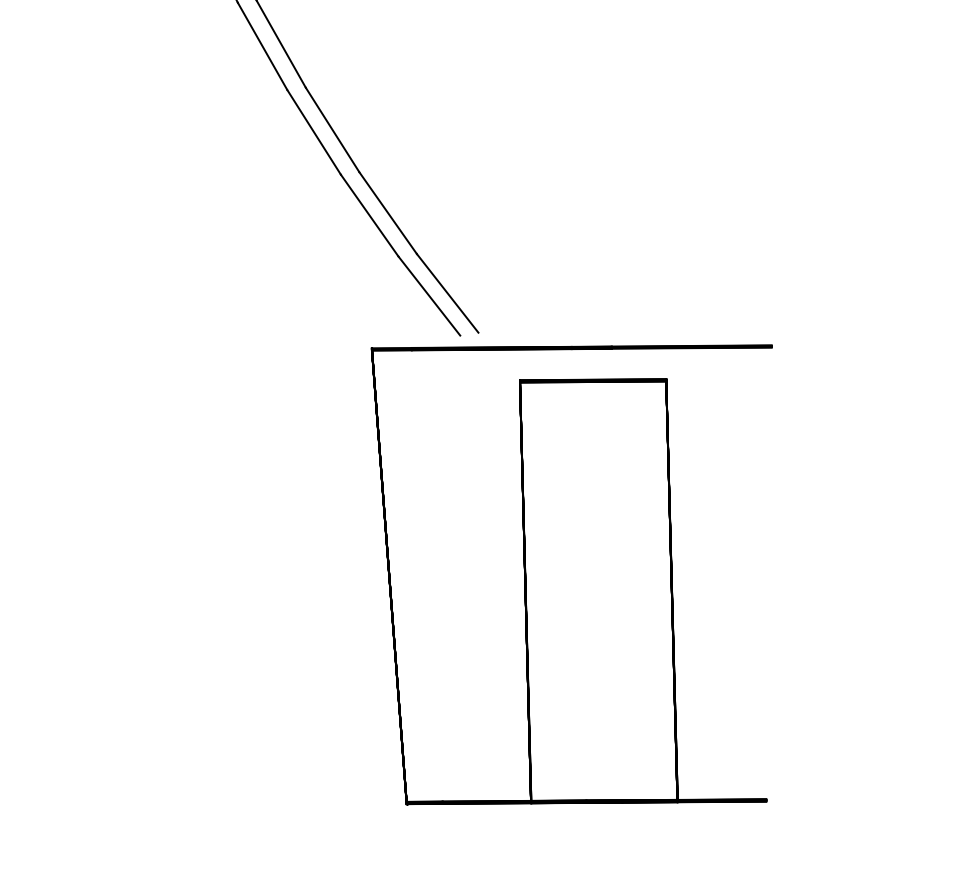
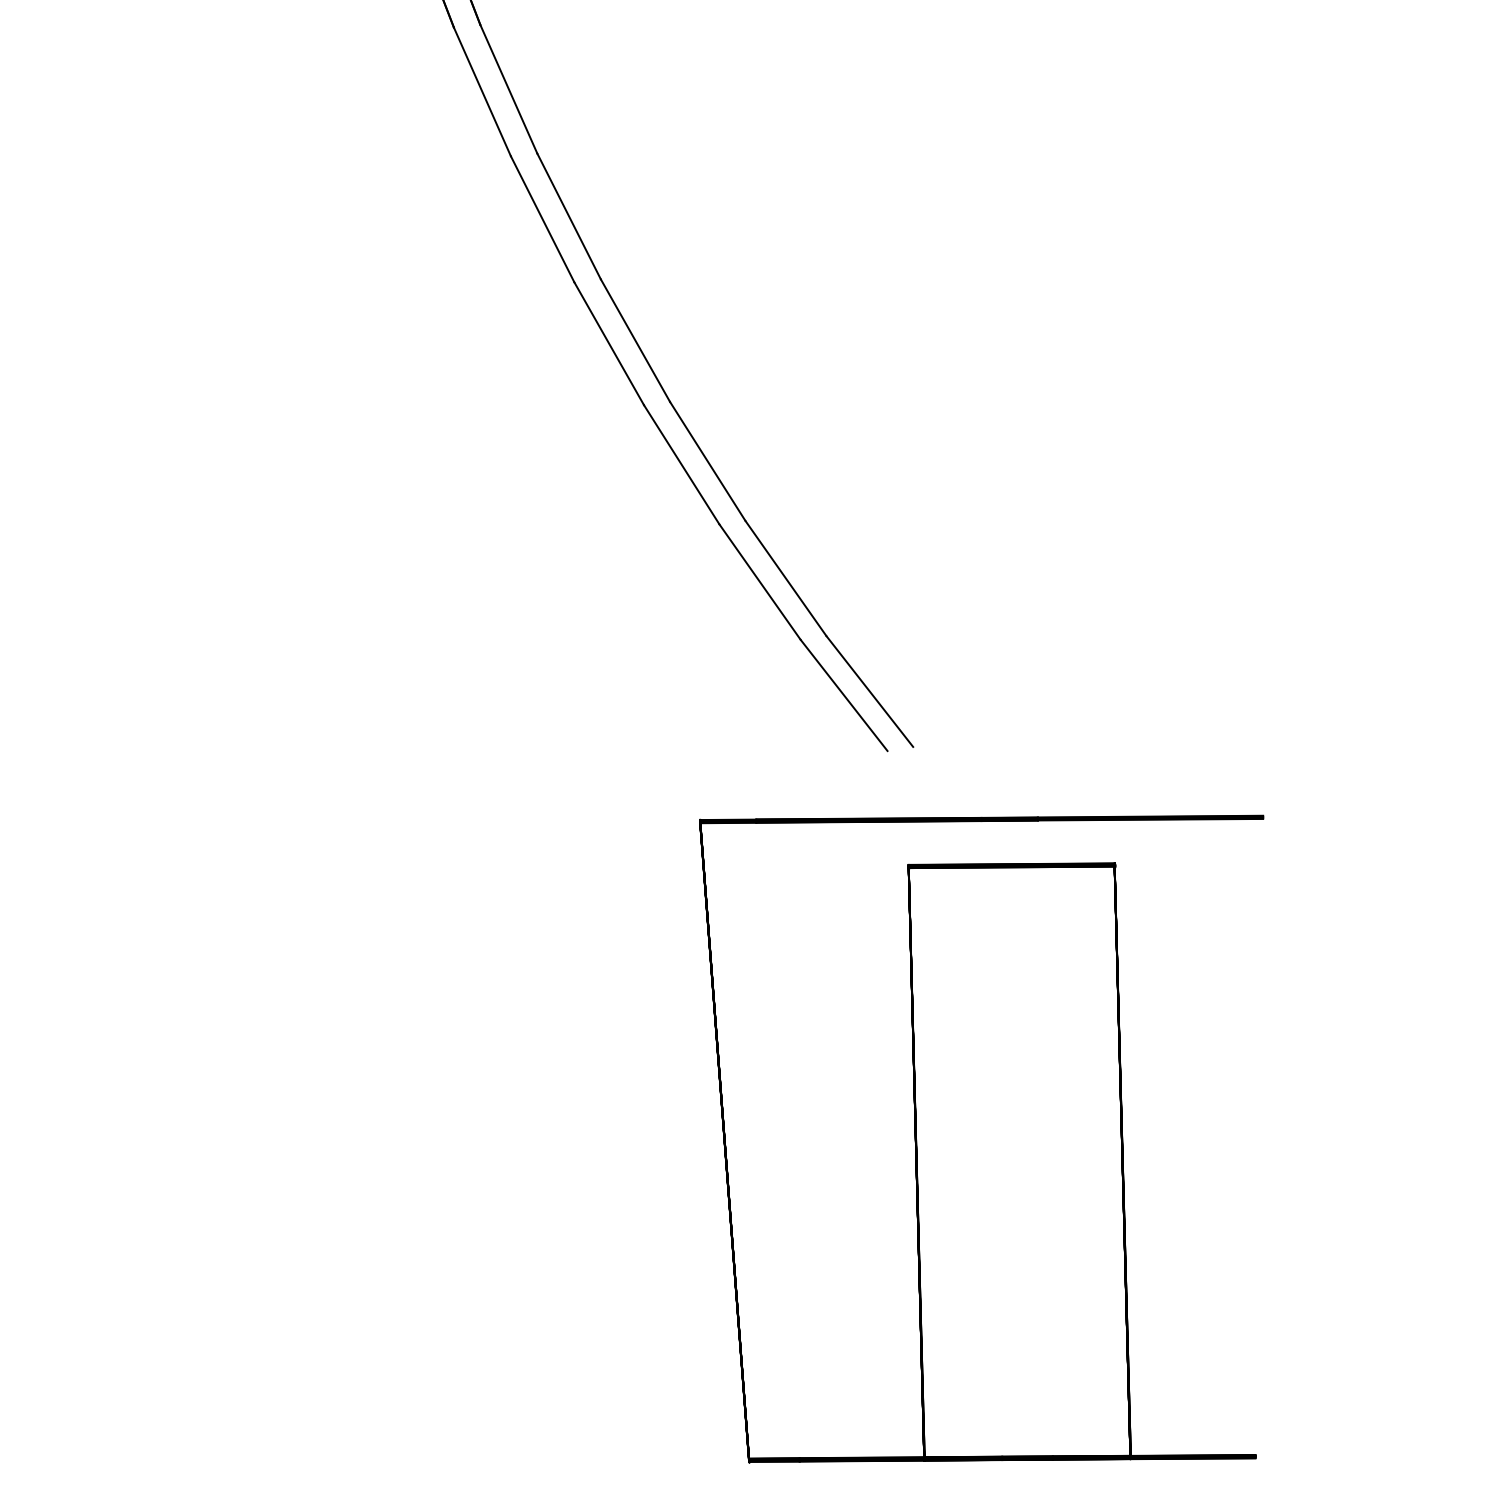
part: (571, 574) -> (981, 1138), moved

